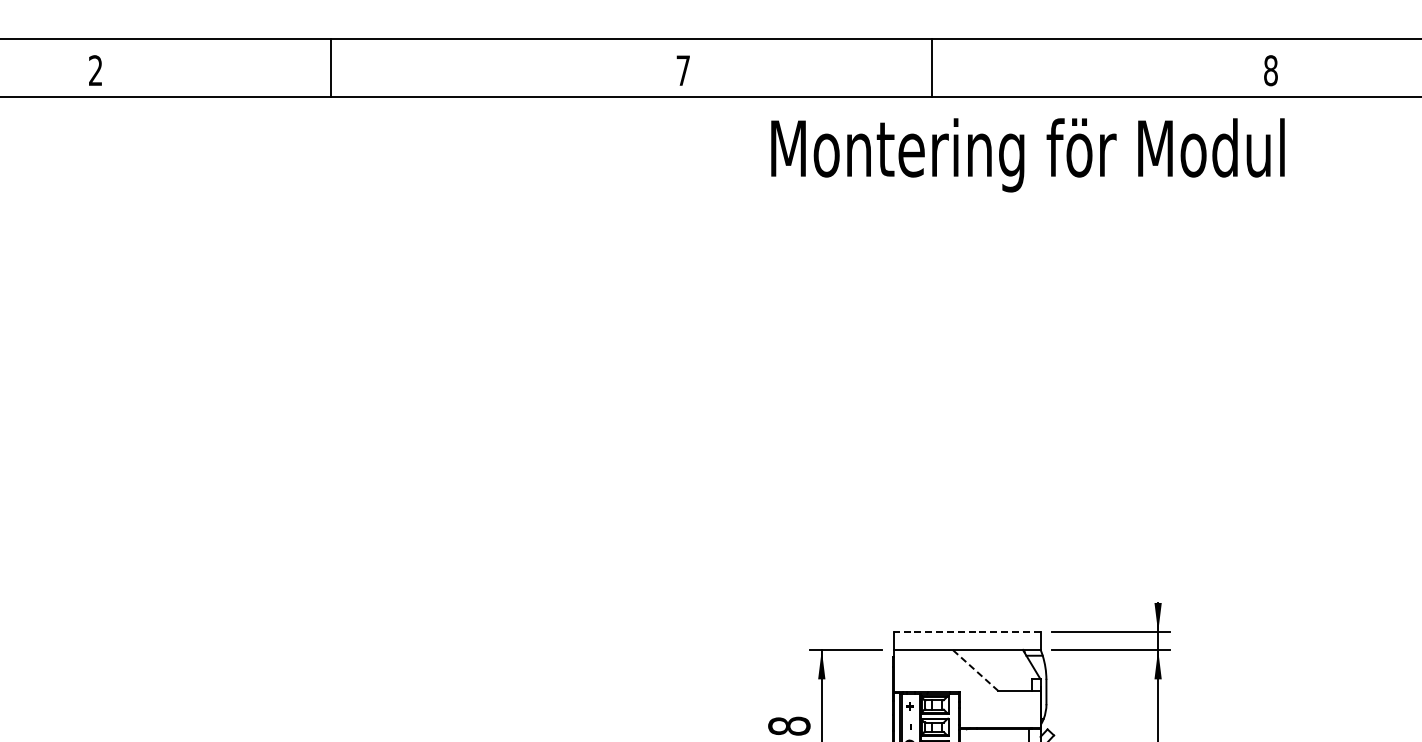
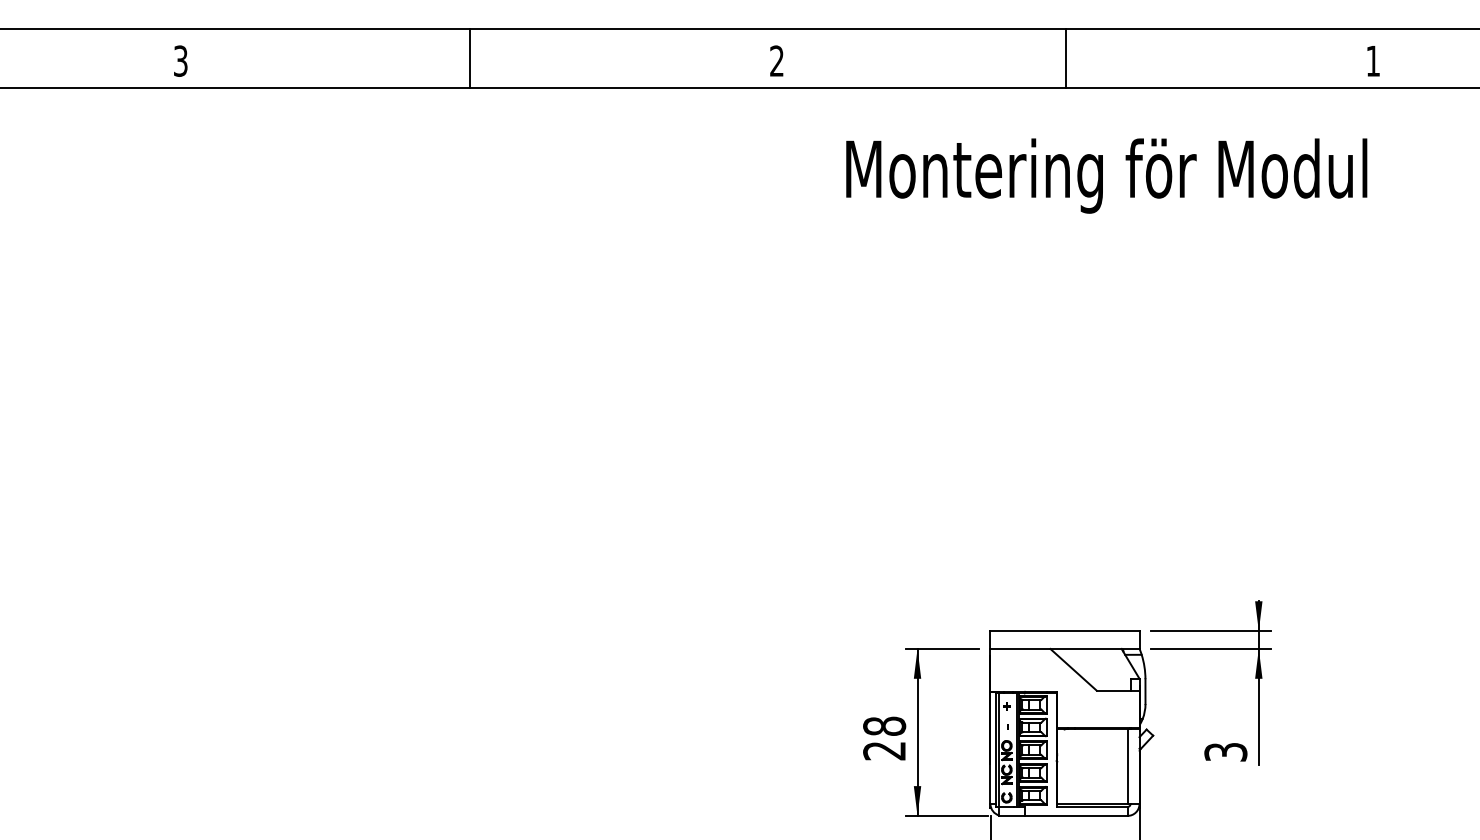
line: (330, 68) -> (469, 58), moved
line: (932, 68) -> (1066, 58), moved
text: (95, 70) -> (180, 60), 2 -> 3
text: (682, 70) -> (776, 60), 7 -> 2
text: (1271, 70) -> (1373, 60), 8 -> 1
text: (1027, 154) -> (1106, 175), moved
line: (967, 632) -> (1065, 631), dashed -> solid
line: (975, 670) -> (1073, 669), dashed -> solid

